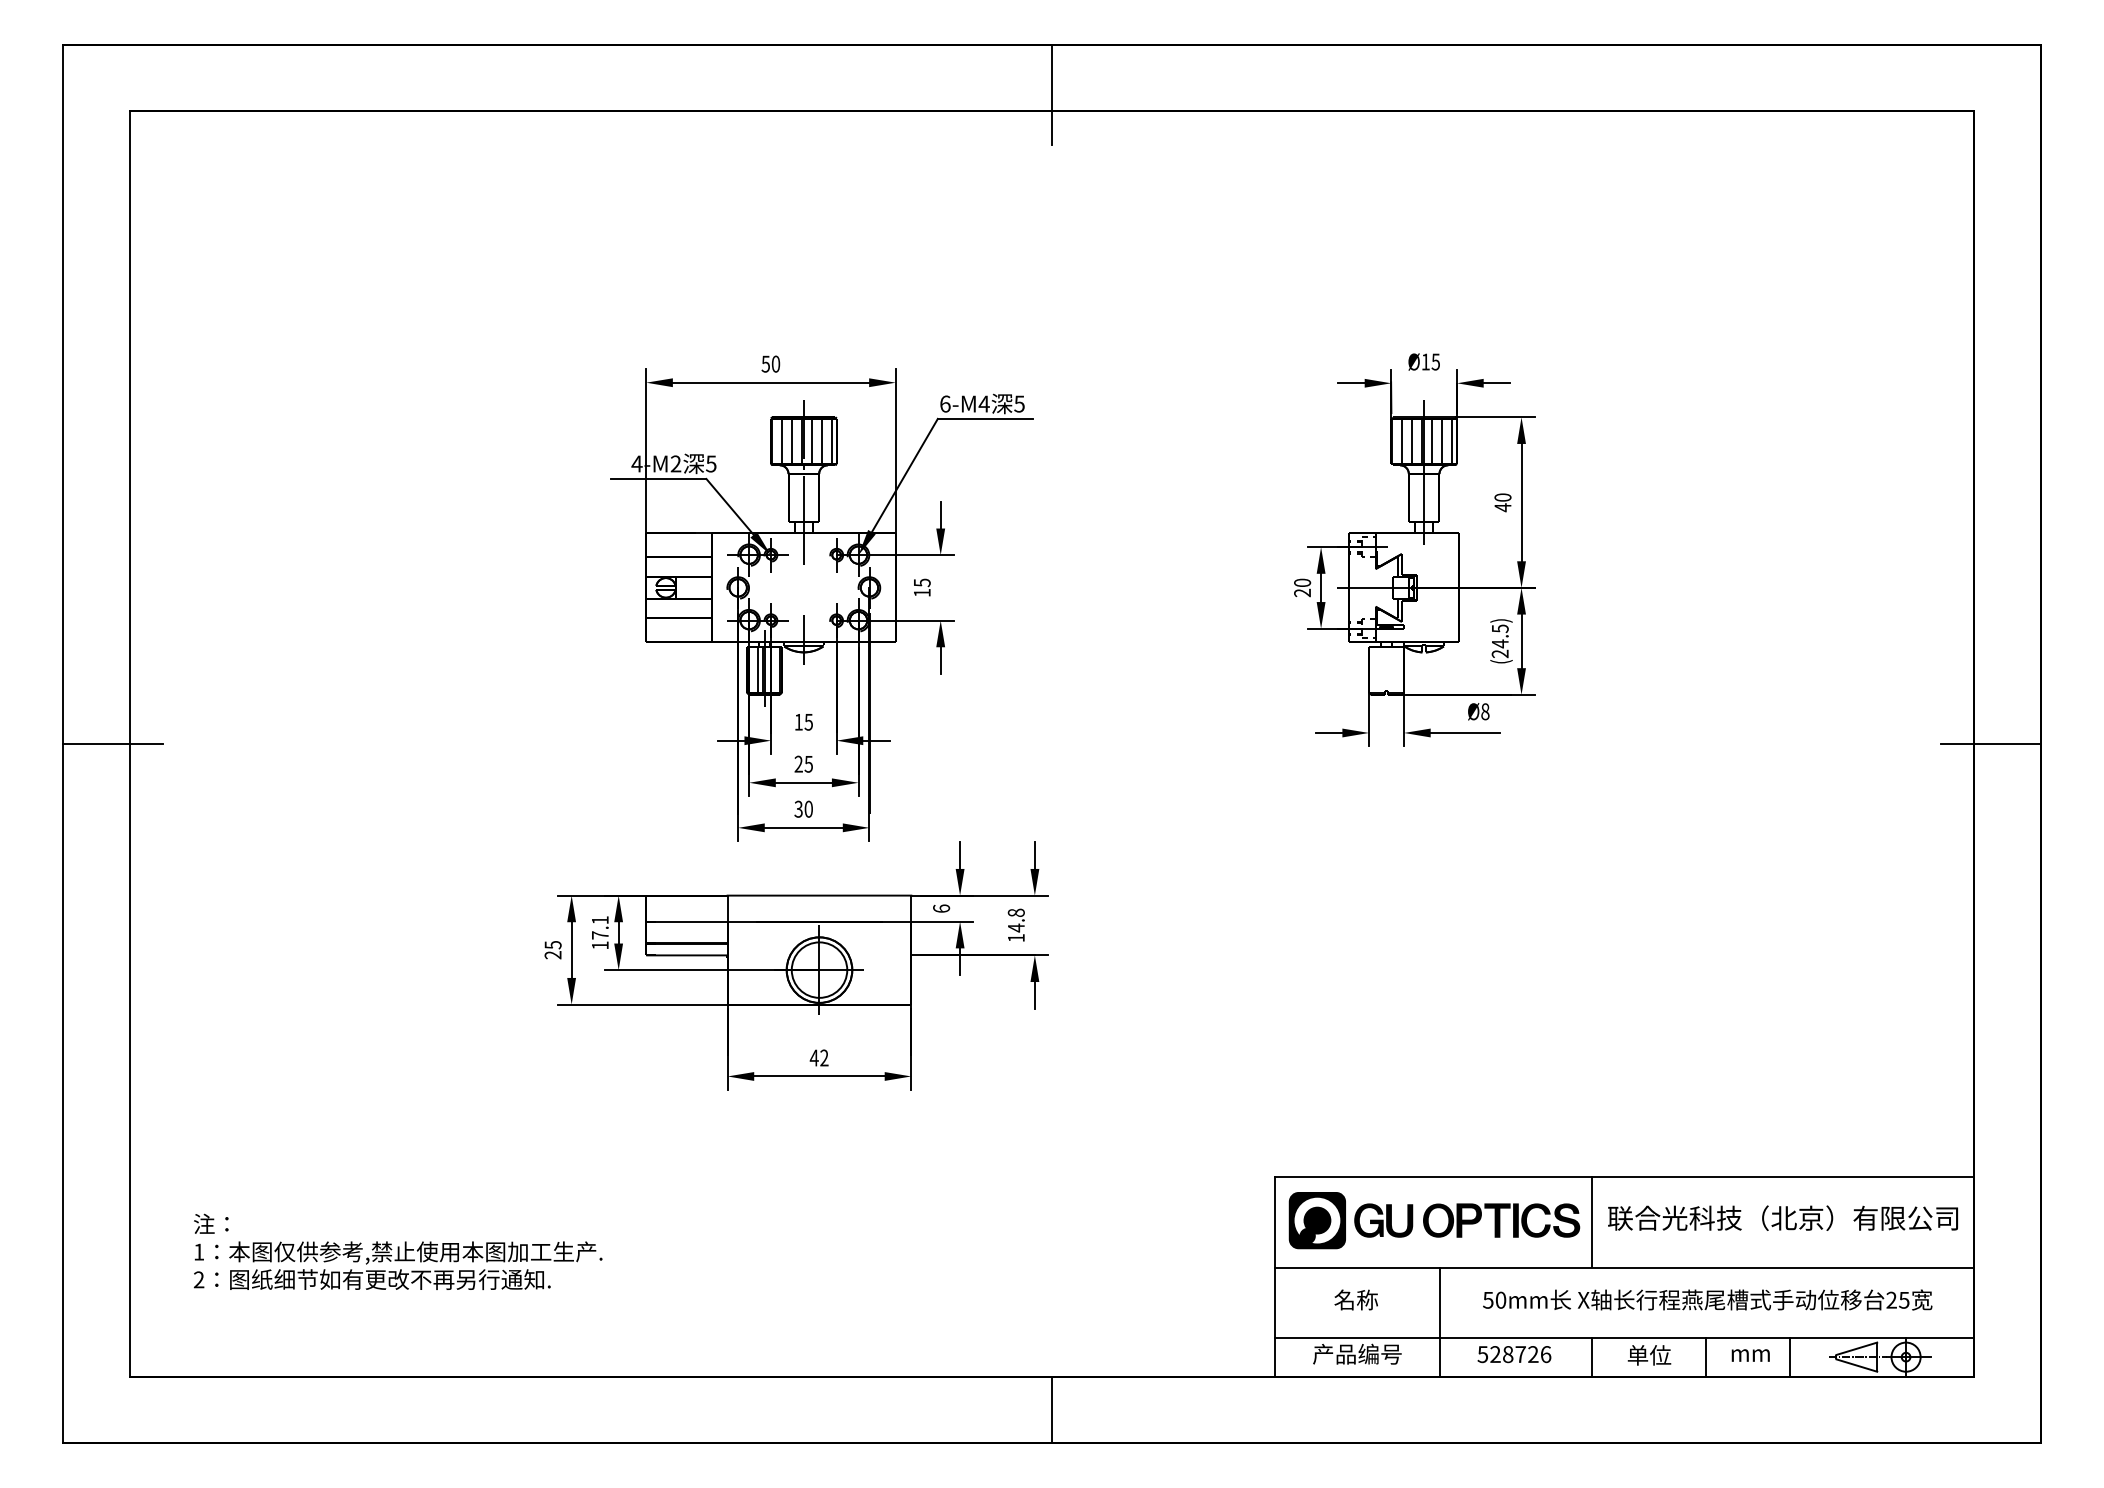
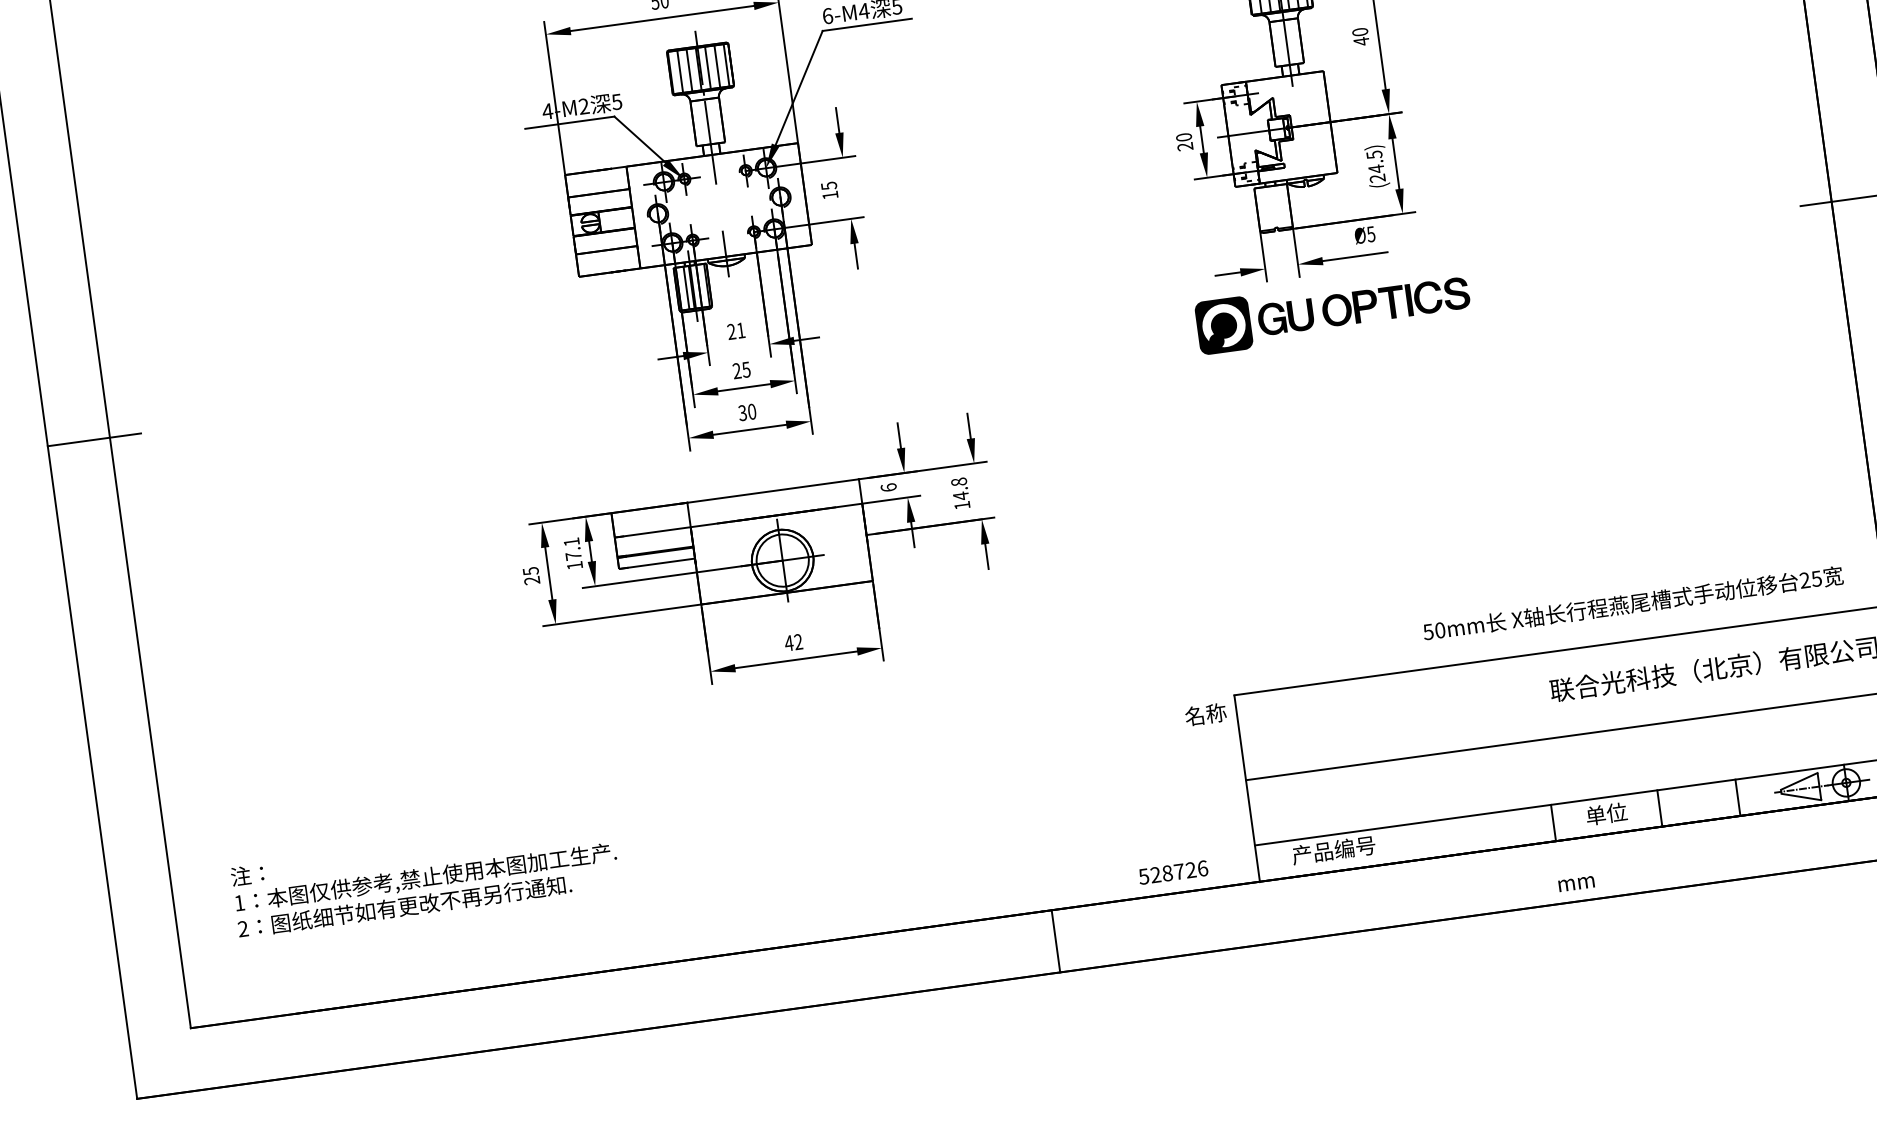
text: (1485, 711) -> (1371, 234), Ø8 -> Ø5
text: (803, 721) -> (735, 330), 15 -> 21
part: (1434, 1220) -> (1333, 310), moved
line: (1592, 1221) -> (1536, 696), removed
text: (1355, 1299) -> (1205, 714), moved
text: (1707, 1299) -> (1632, 603), moved
line: (1439, 1321) -> (1406, 809), removed
text: (1514, 1354) -> (1173, 872), moved
text: (1750, 1355) -> (1576, 883), moved

